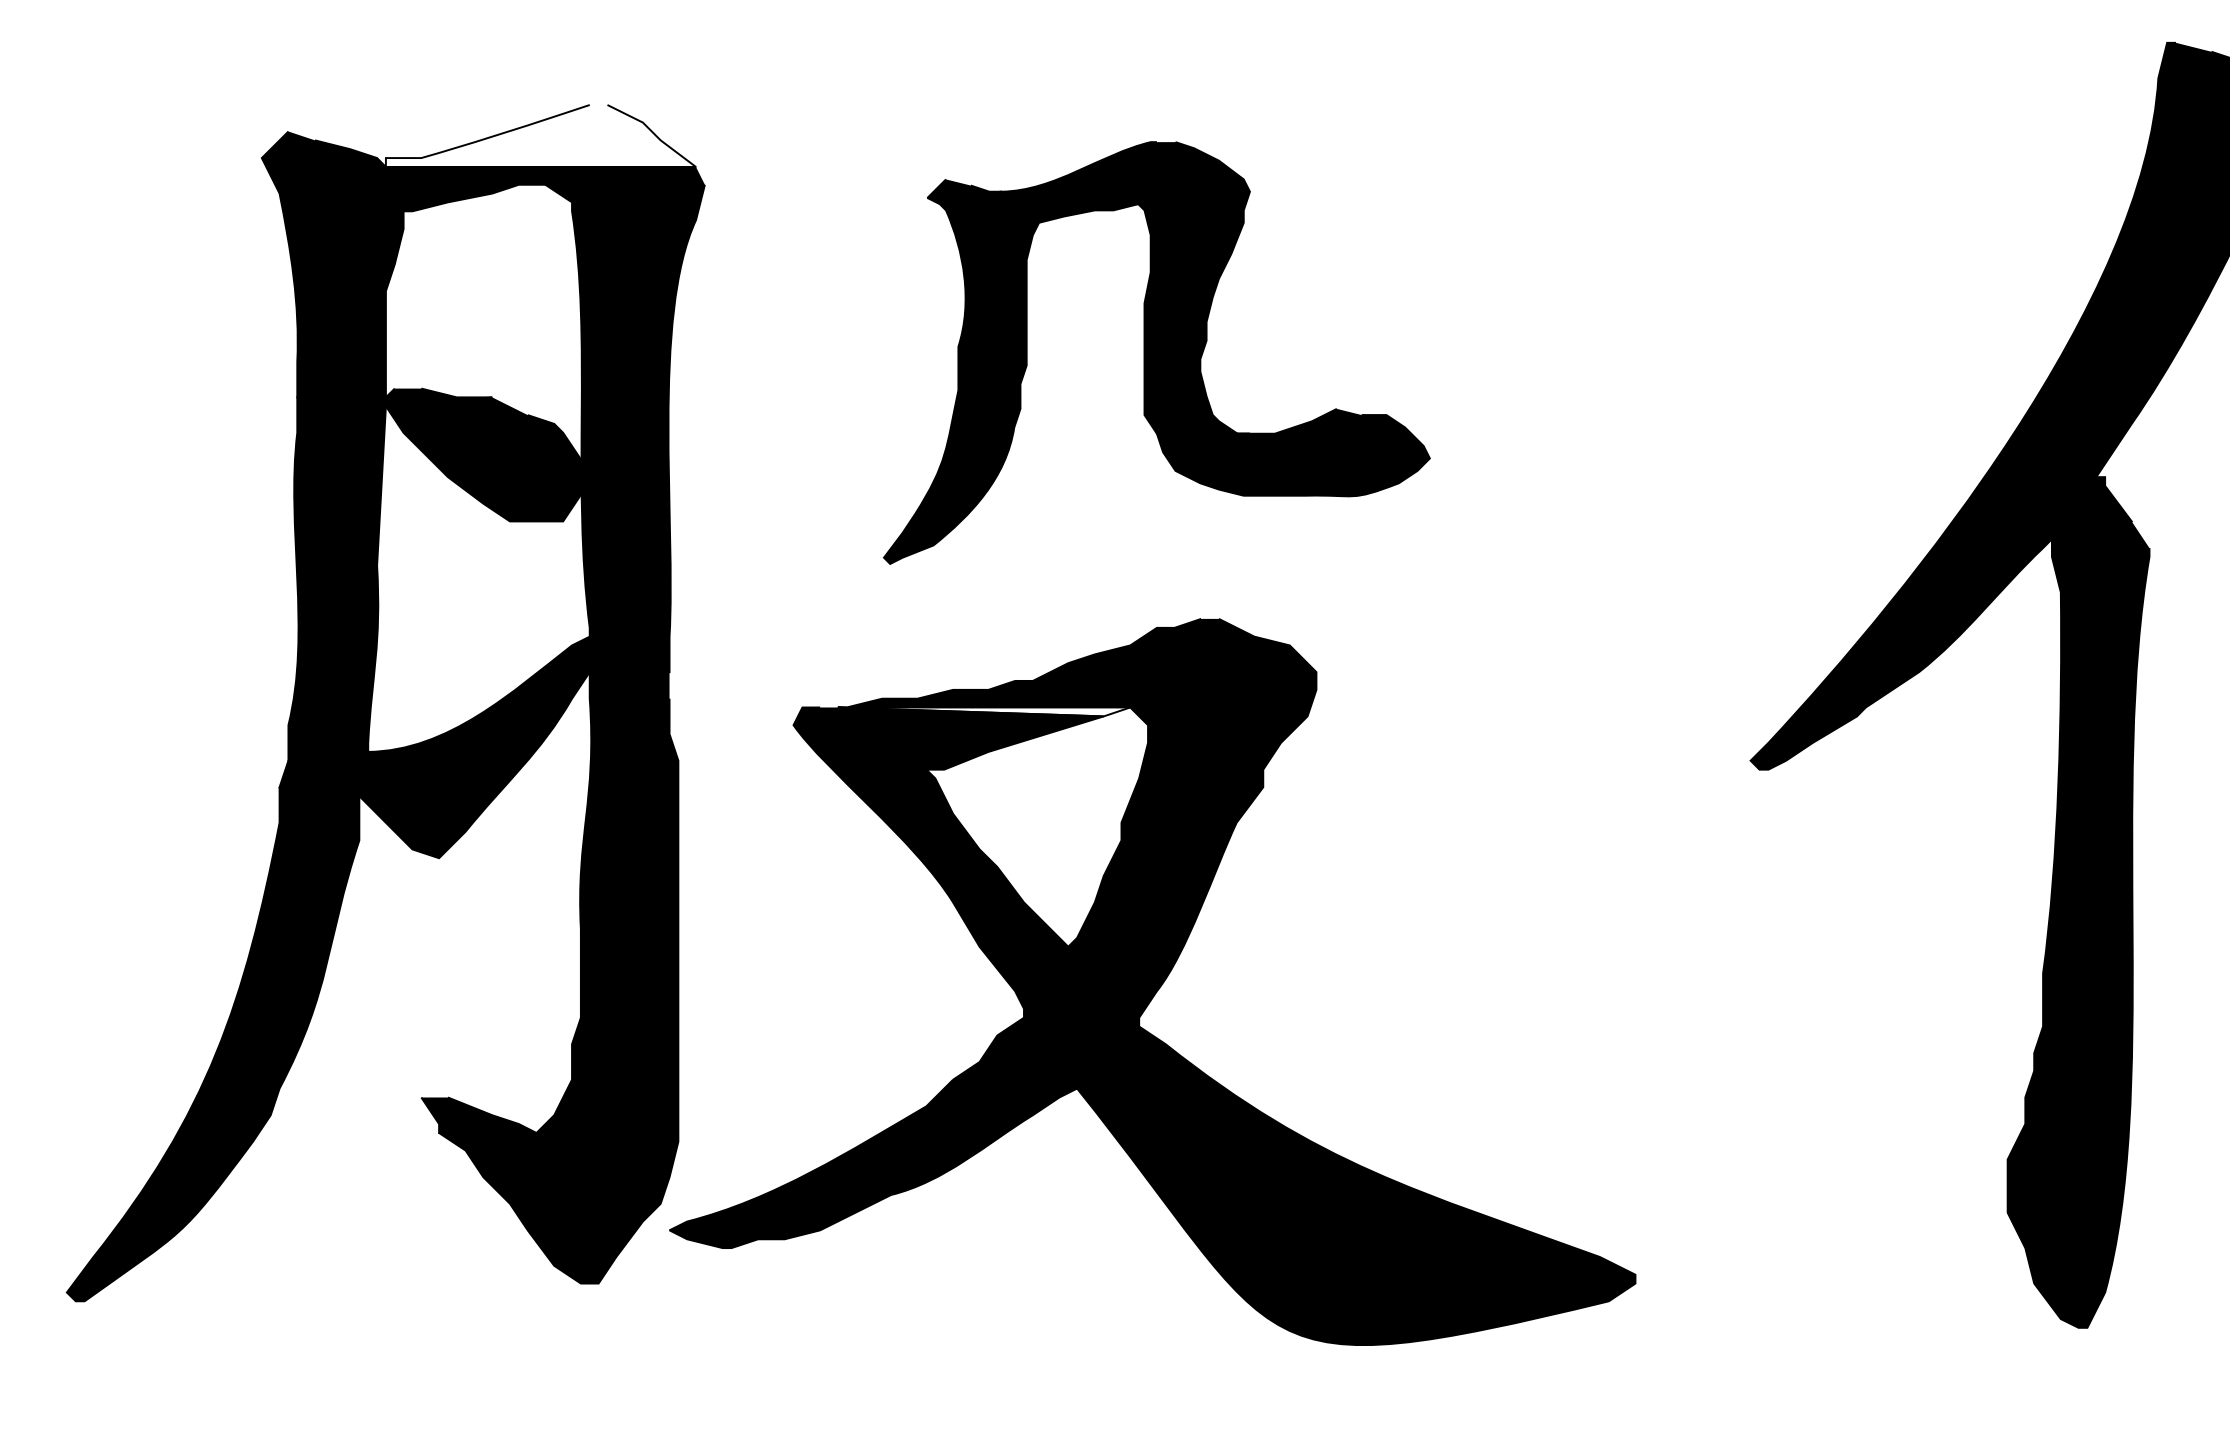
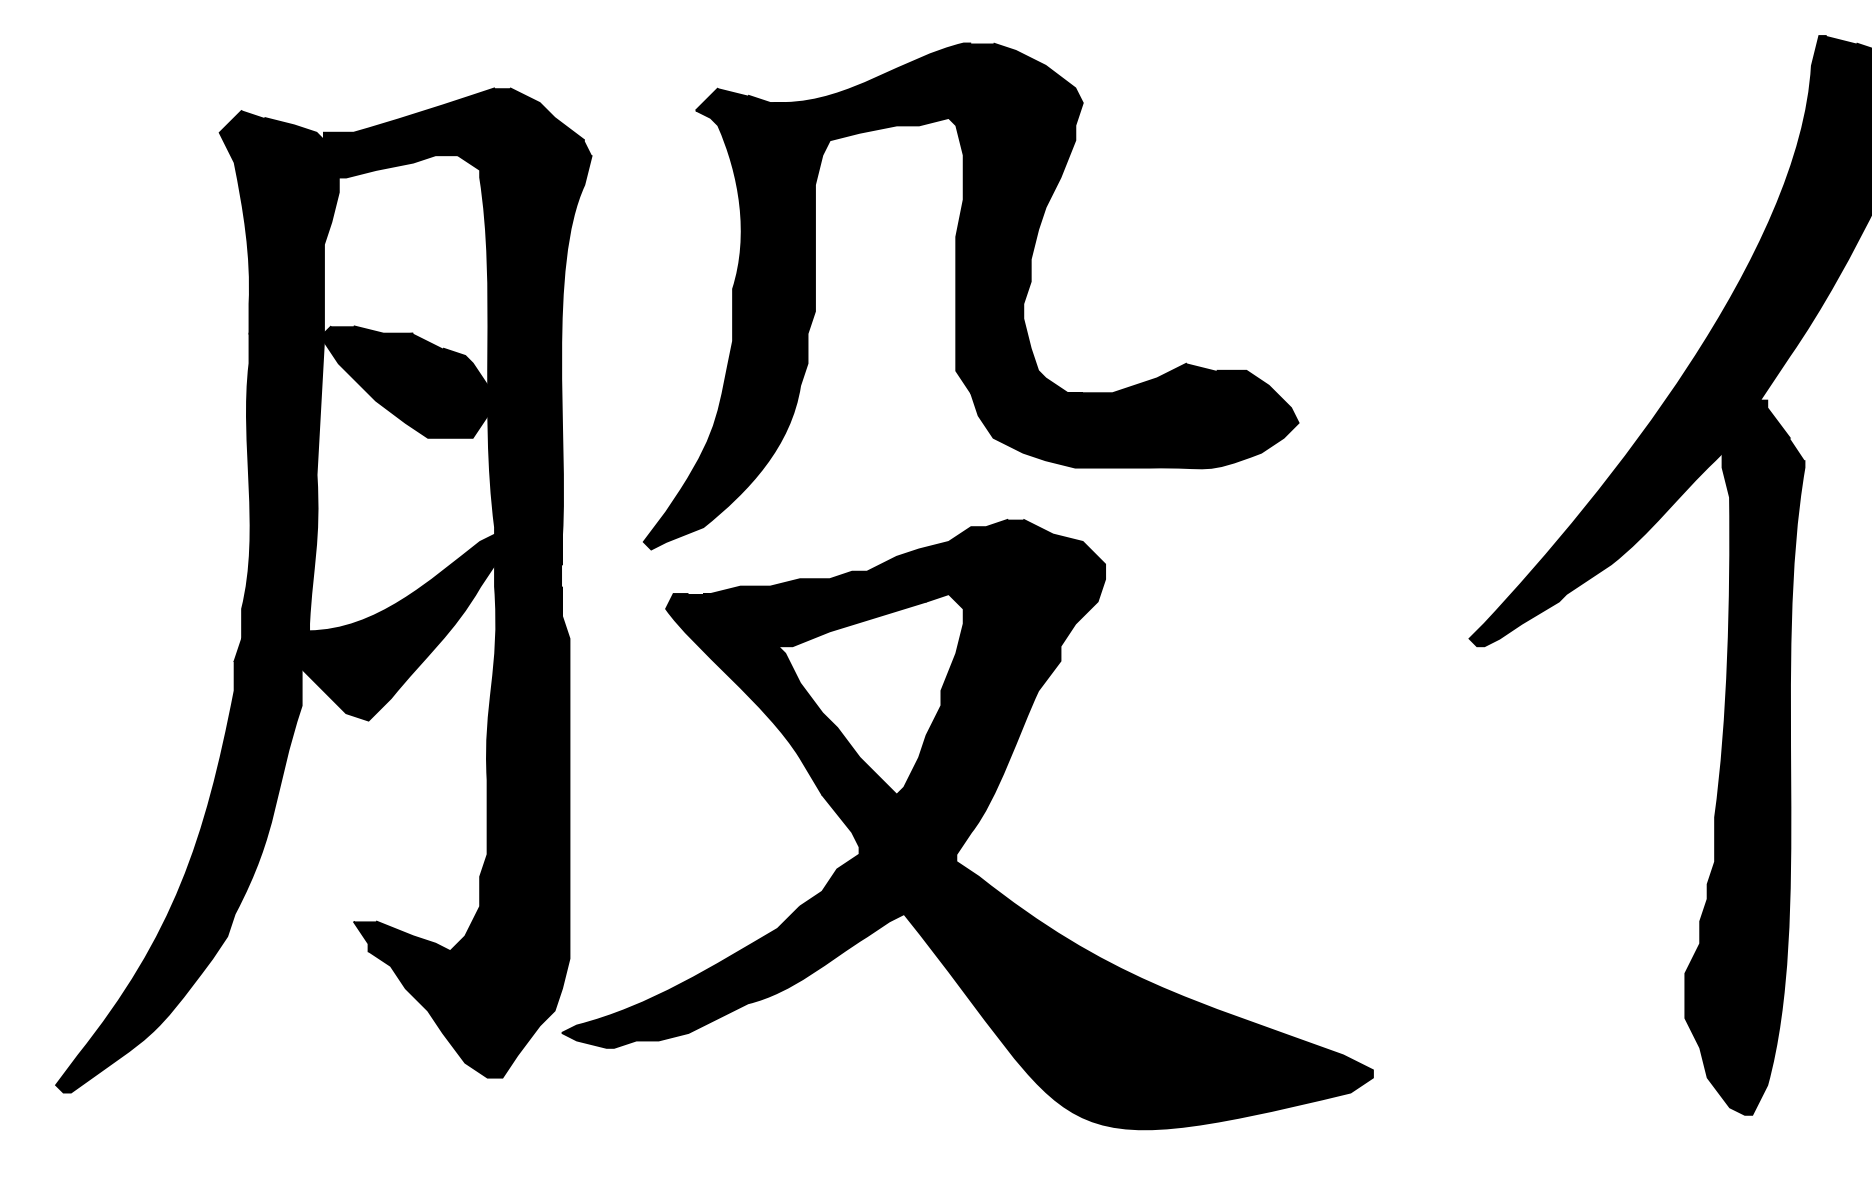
fill: (540, 136) -> (453, 114), added
part: (1156, 352) -> (970, 296), size x1.43
fill: (983, 711) -> (825, 597), added

